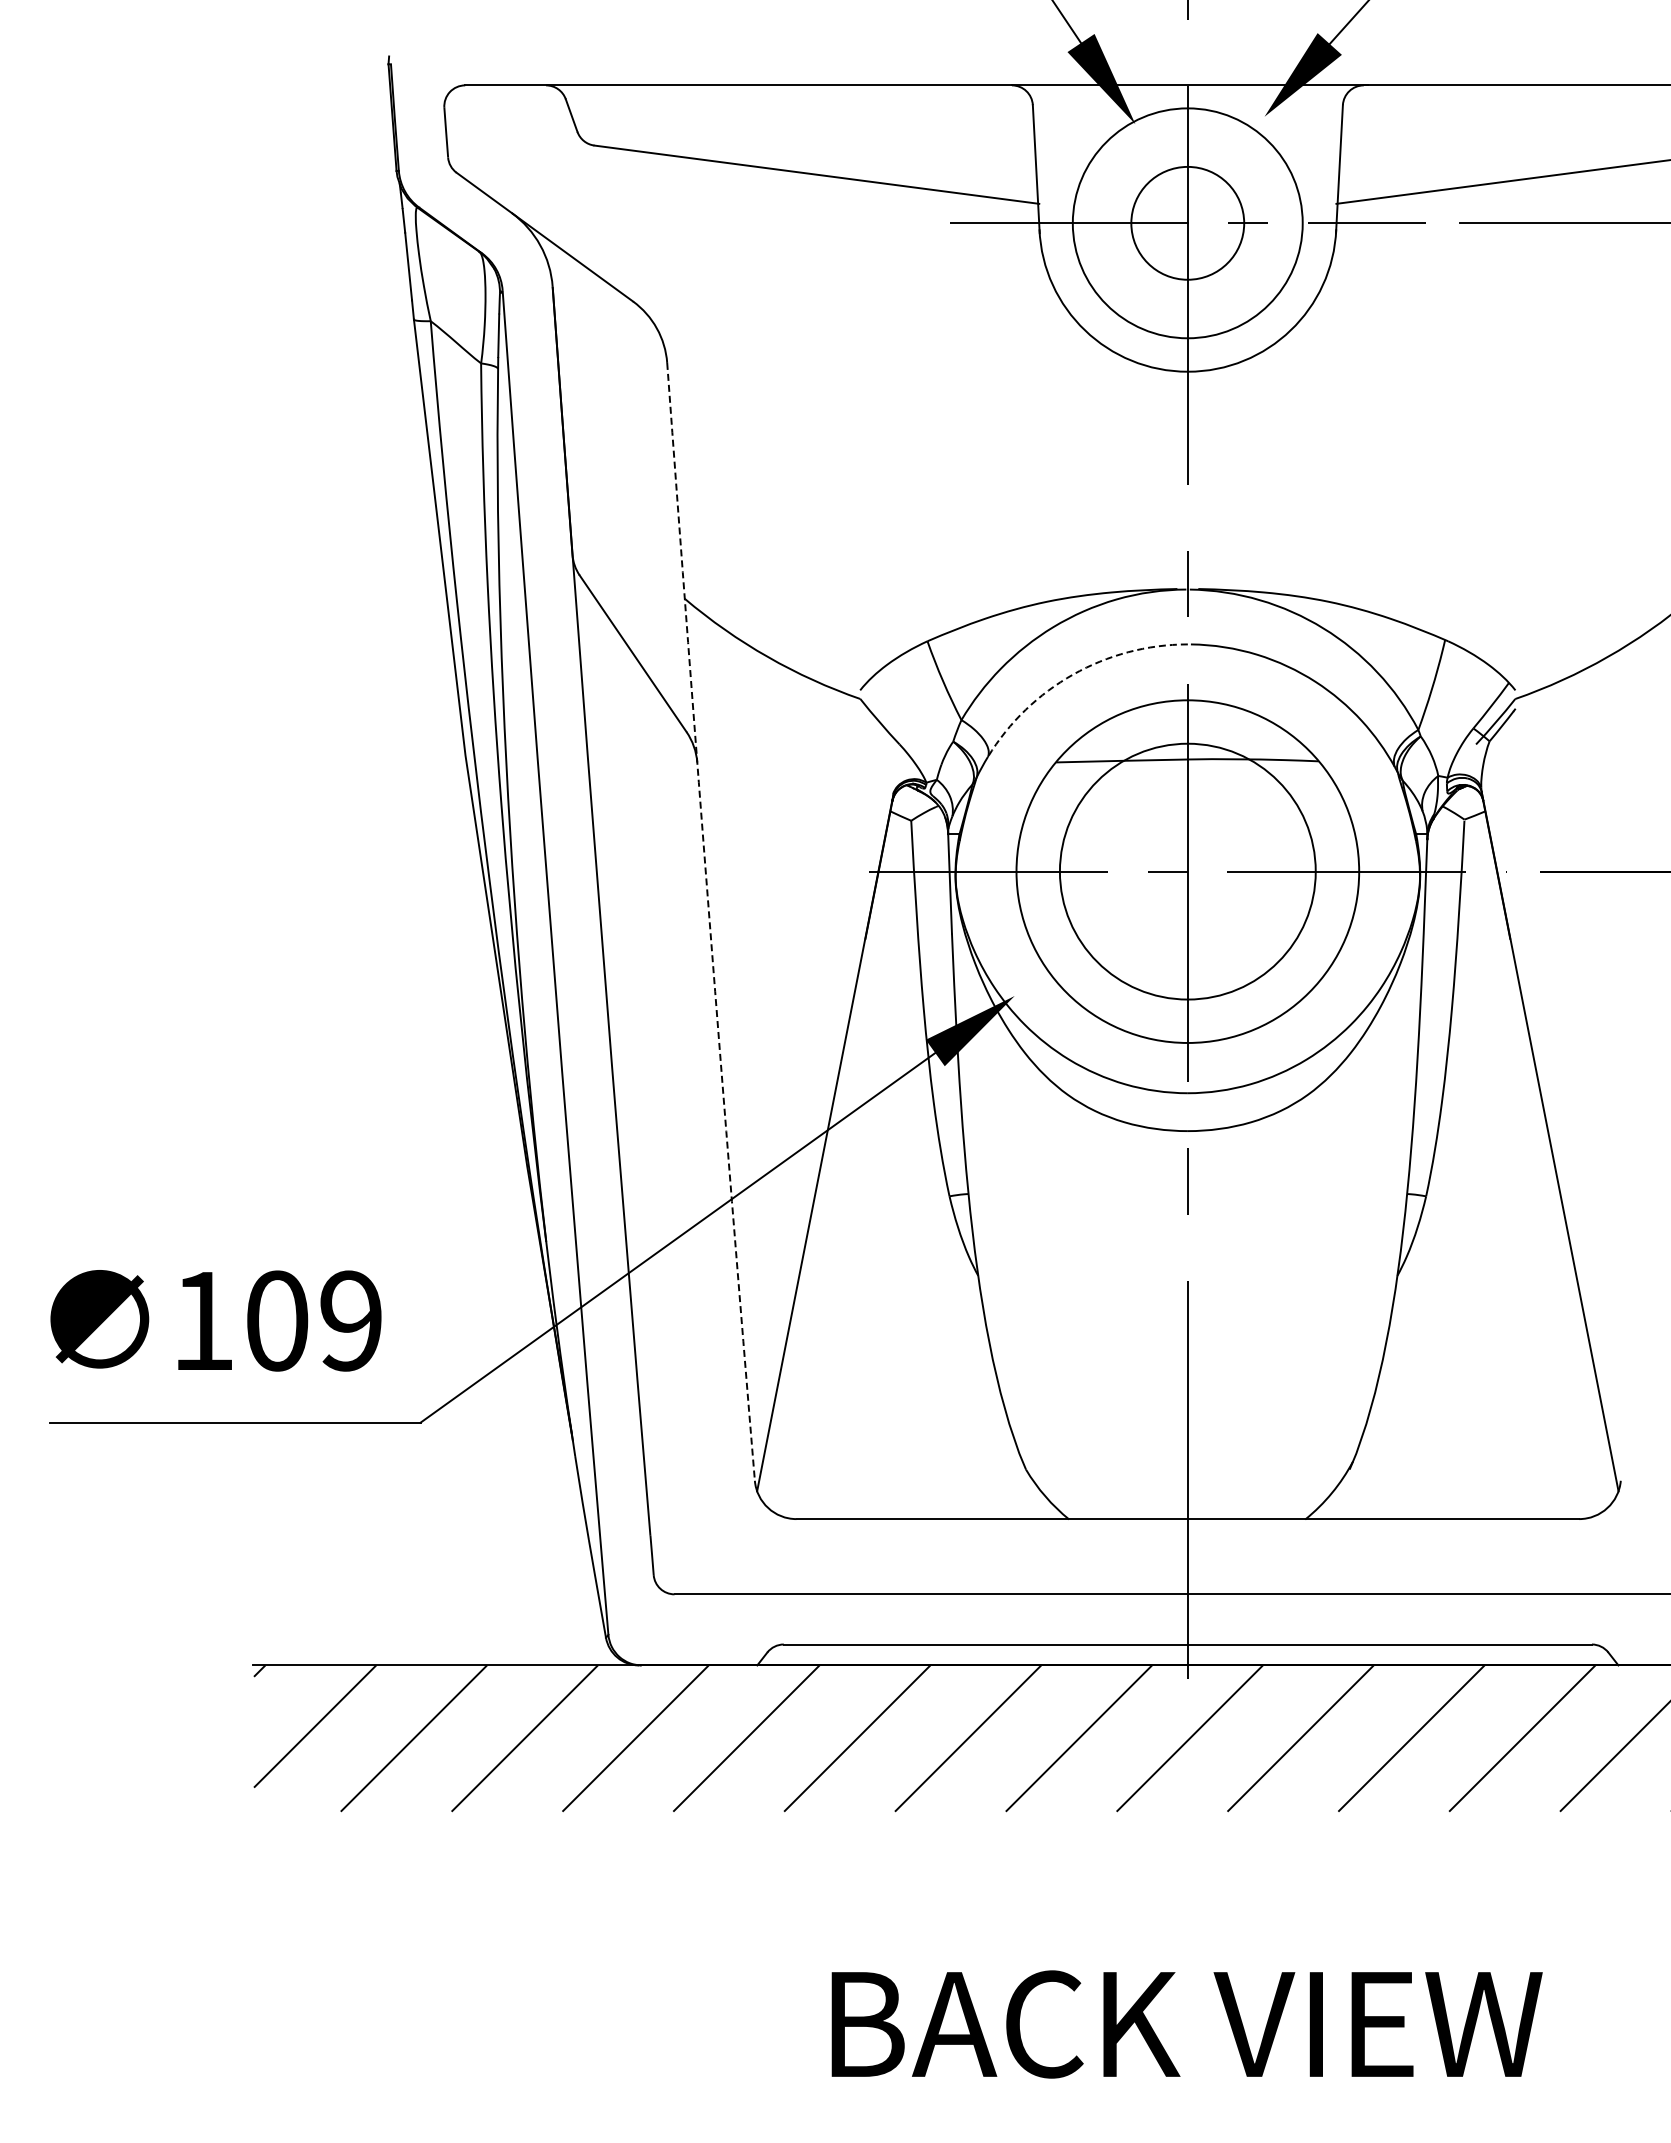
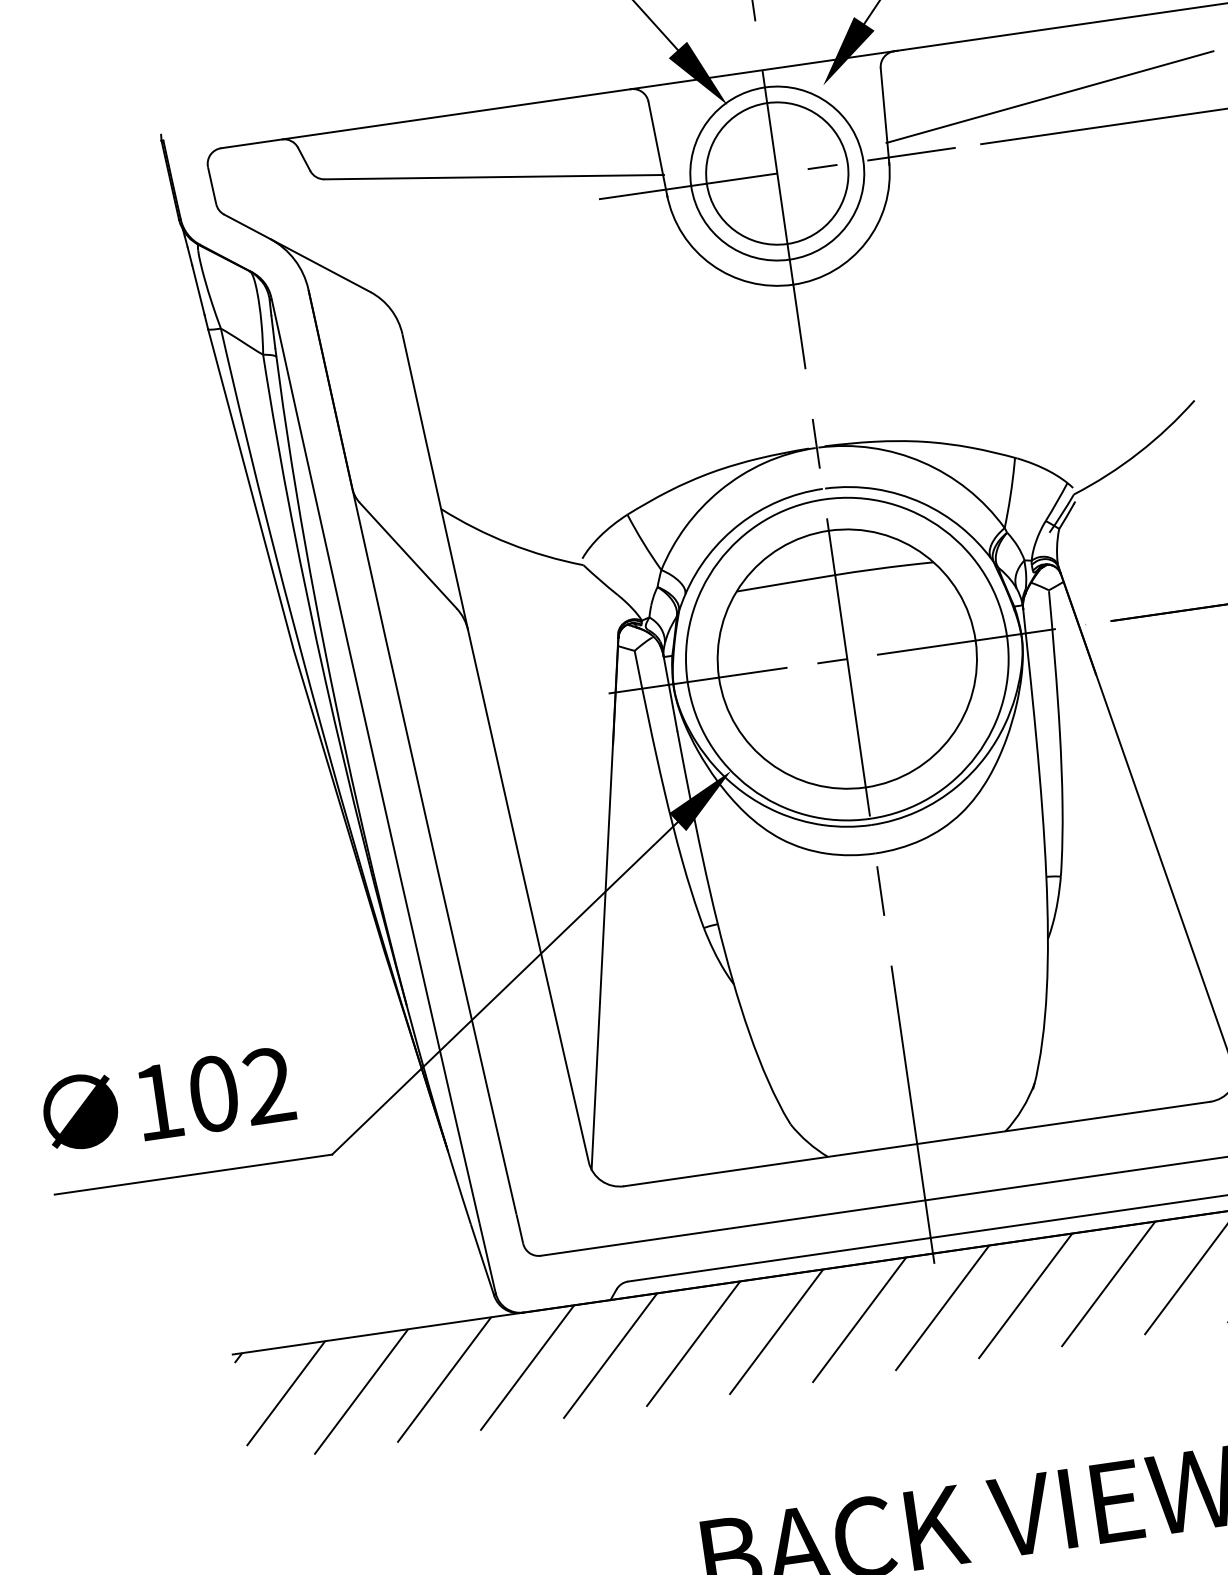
circle: (1187, 223) -> (777, 173), size x1.67
arc: (1073, 674) -> (740, 523), dashed -> solid
circle: (1187, 871) -> (847, 659), size x1.67
arc: (709, 921) -> (494, 748), dashed -> solid
text: (350, 1320) -> (268, 1085), 109 -> 102

